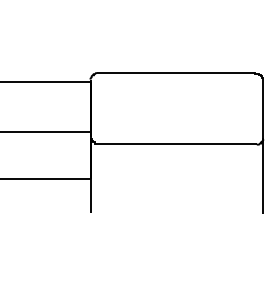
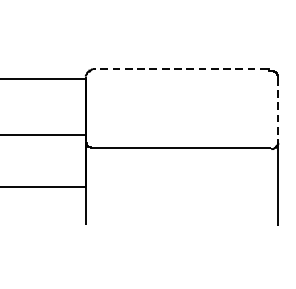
line: (174, 73) -> (179, 69), solid -> dashed
line: (263, 110) -> (278, 111), solid -> dashed

